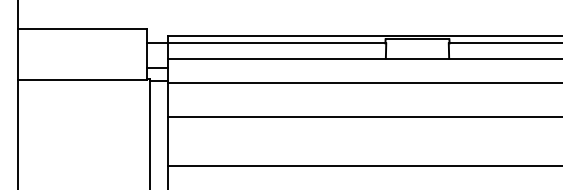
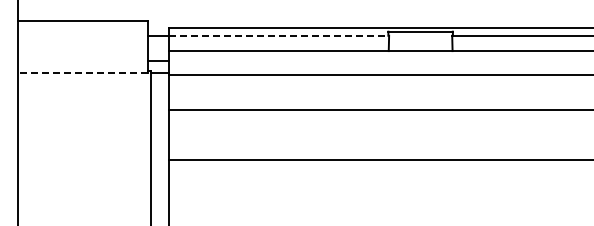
line: (277, 43) -> (279, 35), solid -> dashed
line: (82, 79) -> (82, 72), solid -> dashed

